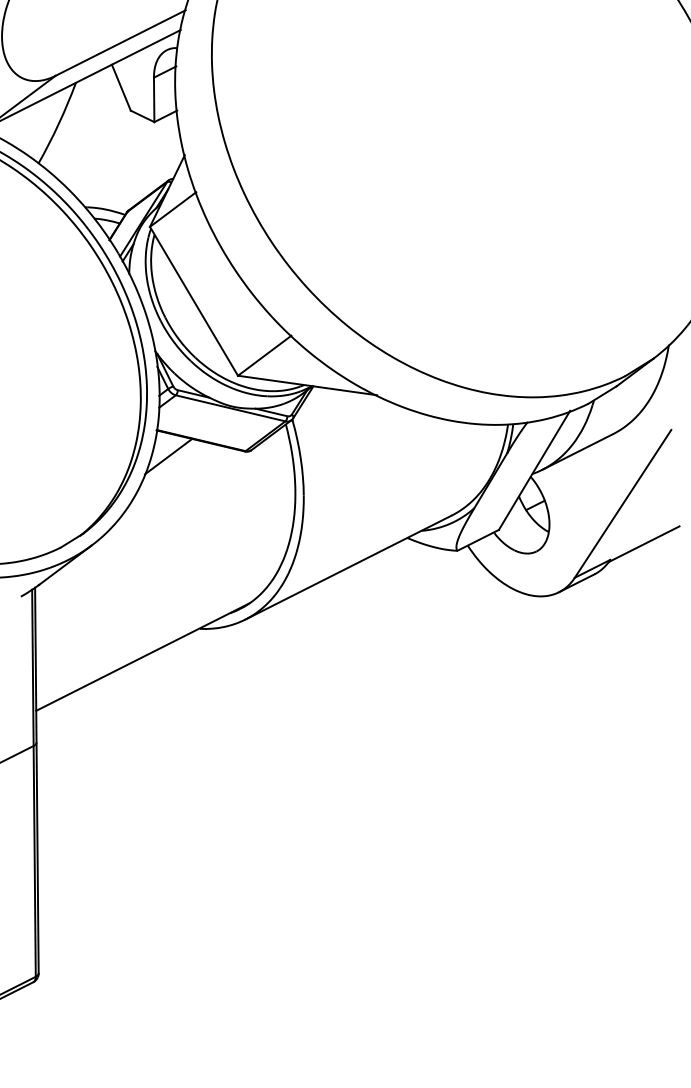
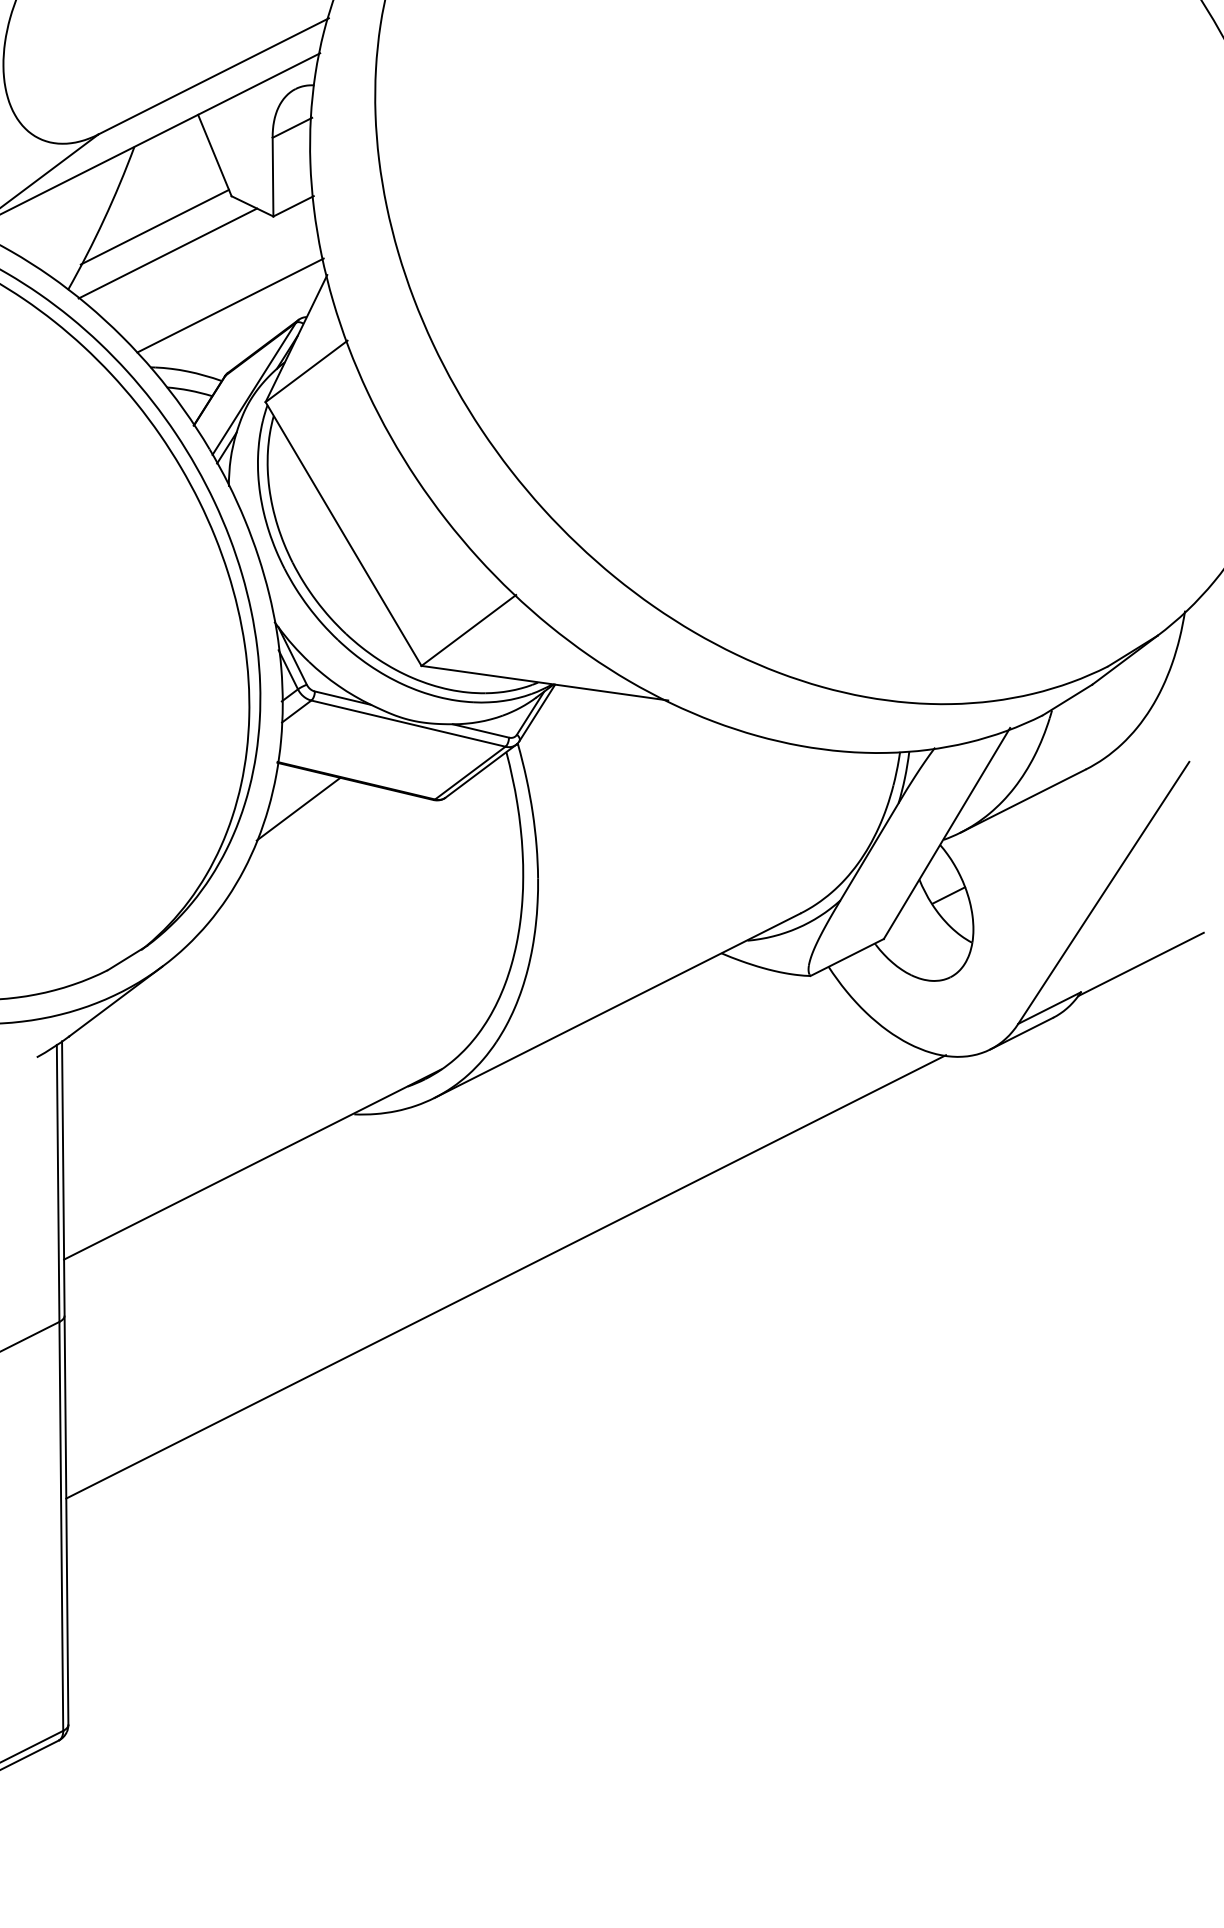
line: (87, 128) -> (154, 227), added
line: (94, 142) -> (167, 252), added
line: (129, 171) -> (229, 304), added
line: (285, 720) -> (505, 1276), added

